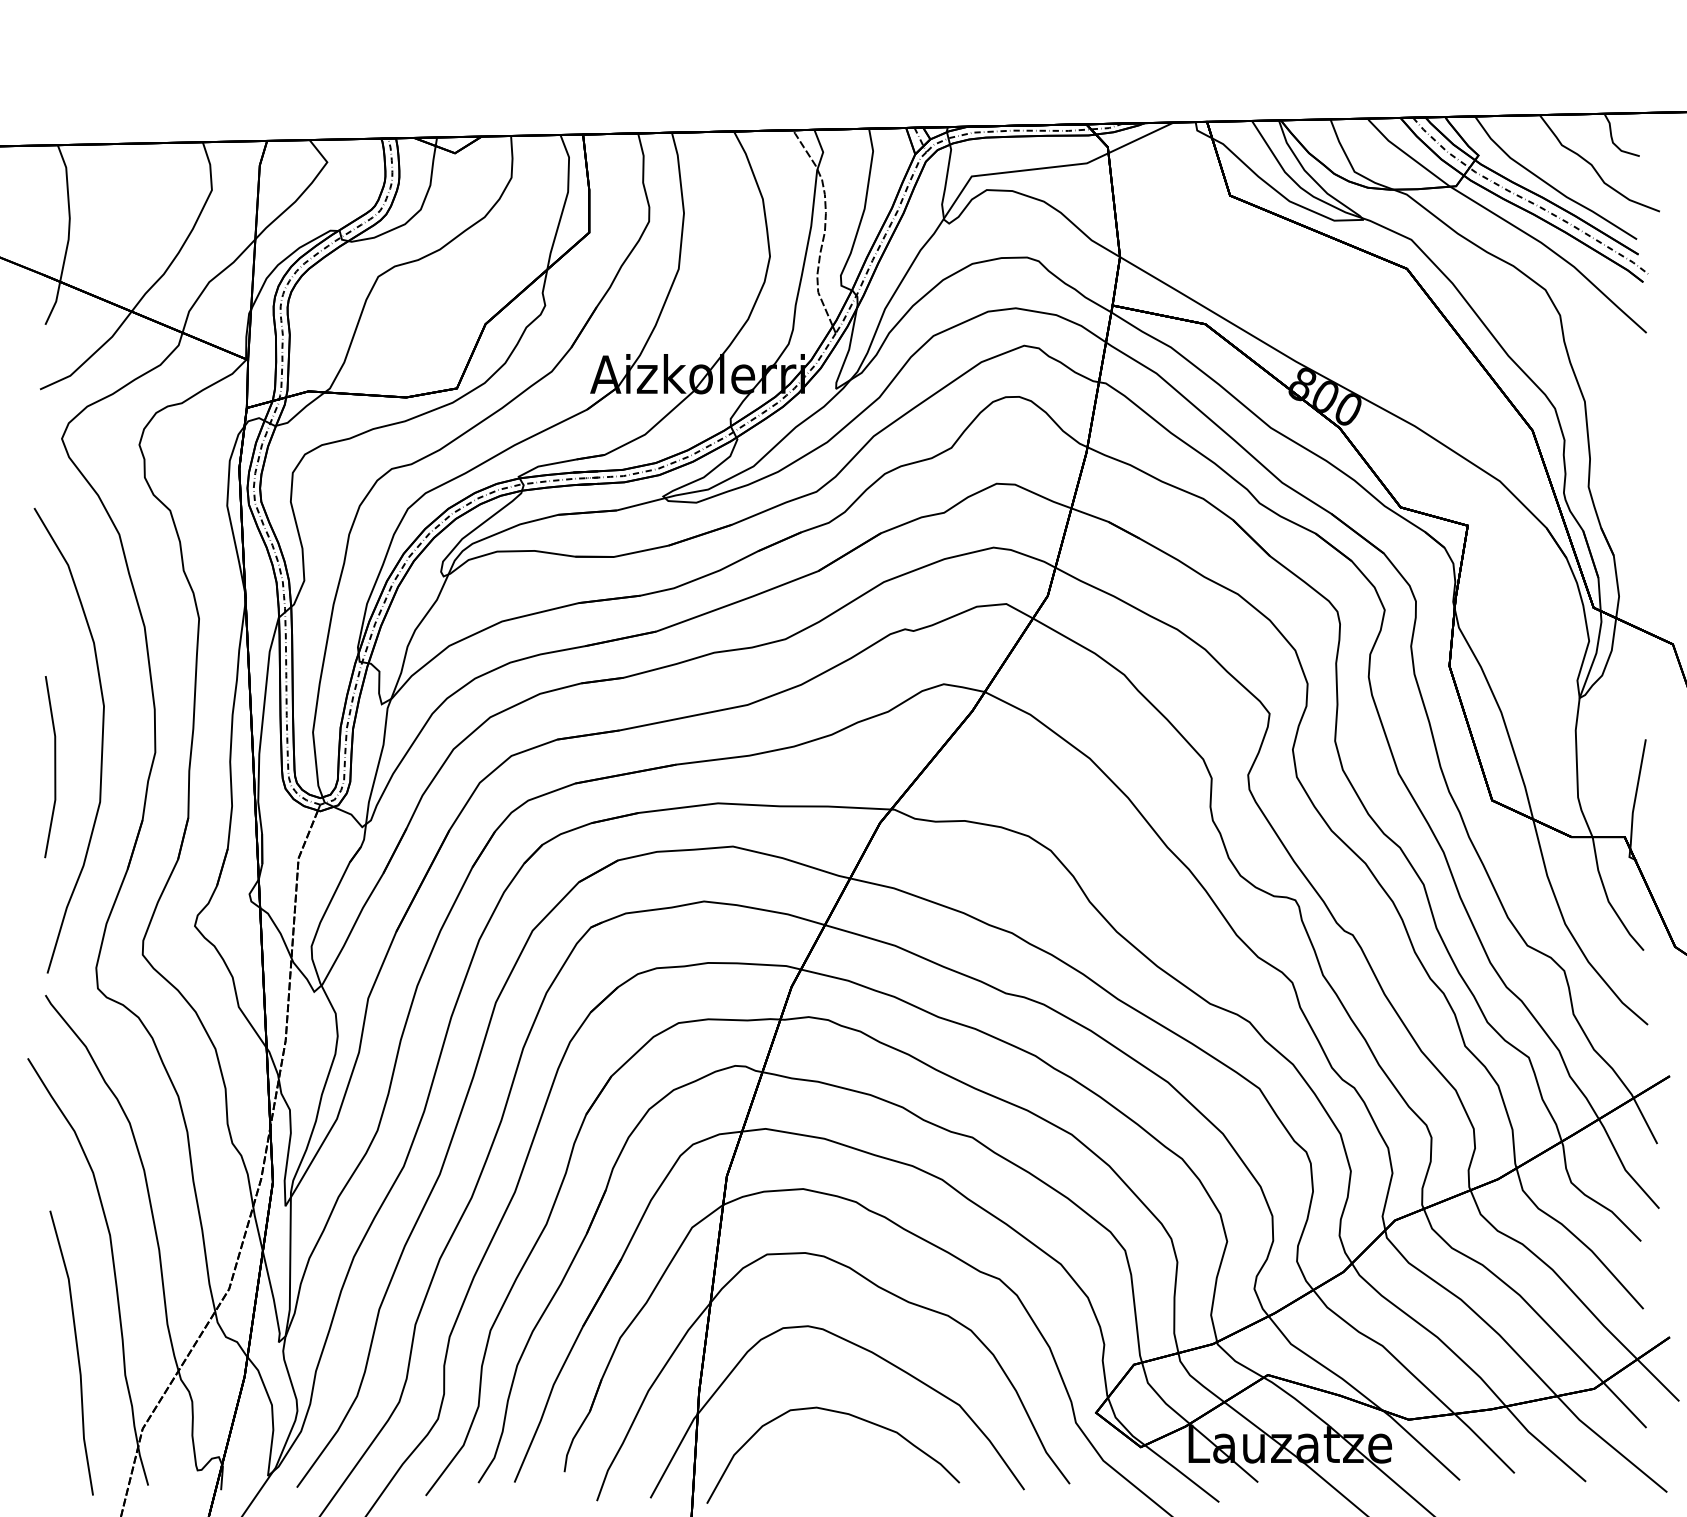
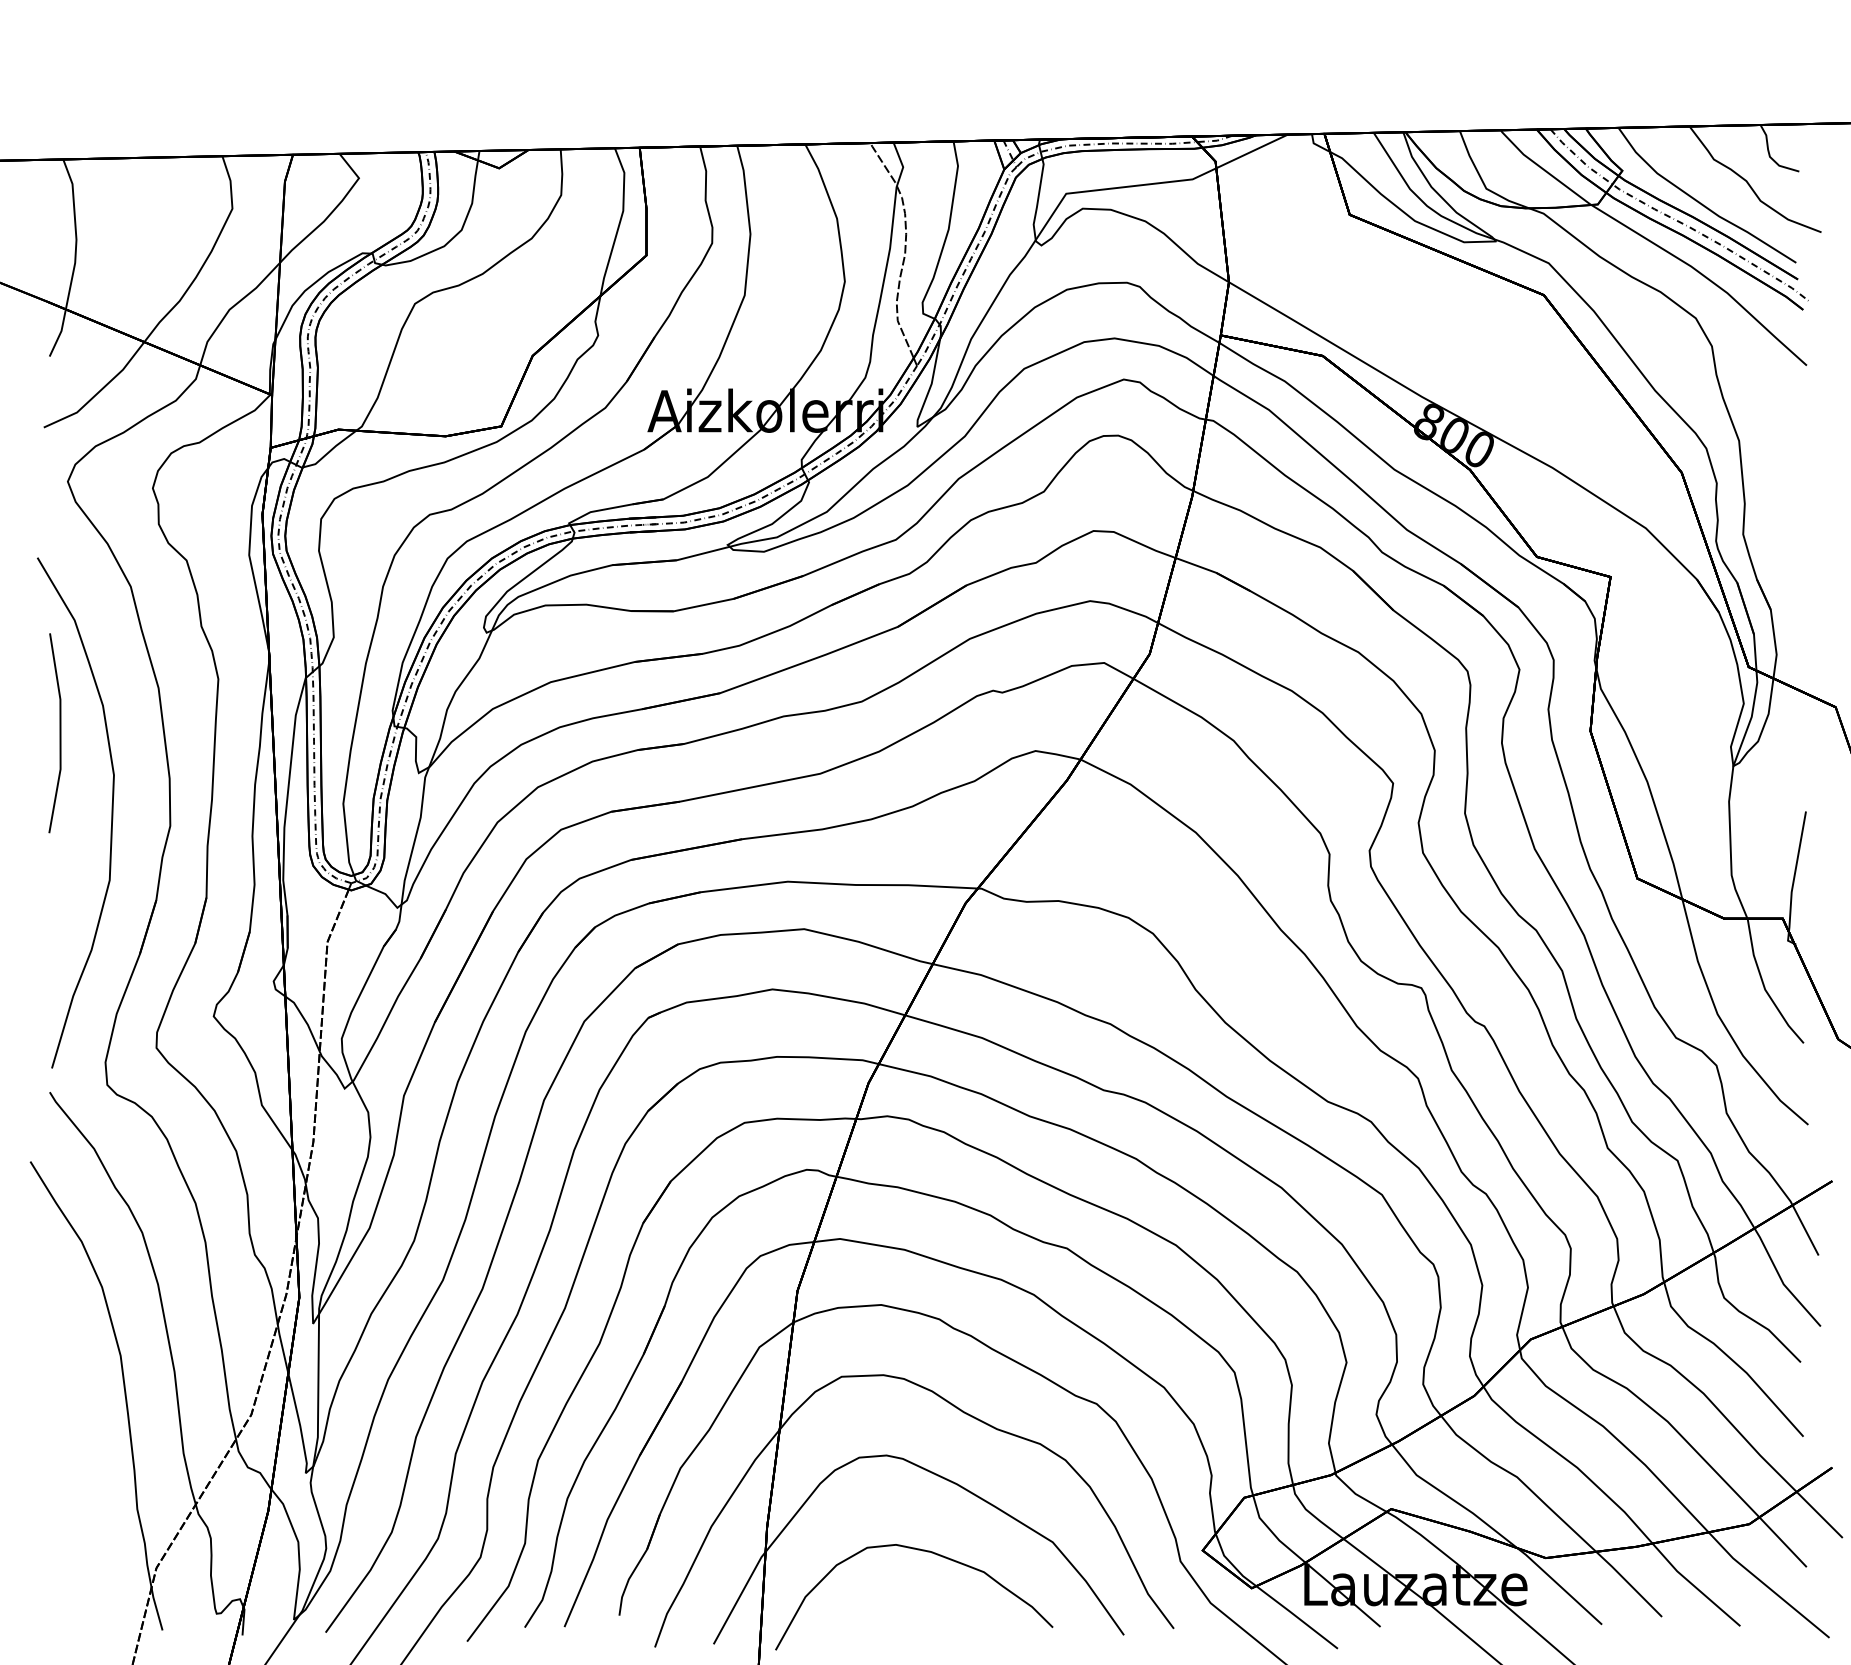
line: (54, 767) -> (59, 733), moved
line: (76, 1351) -> (83, 1483), removed

